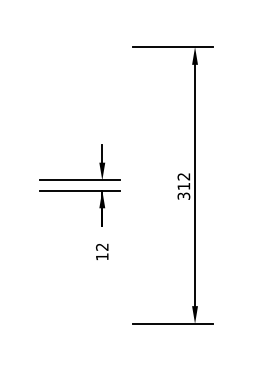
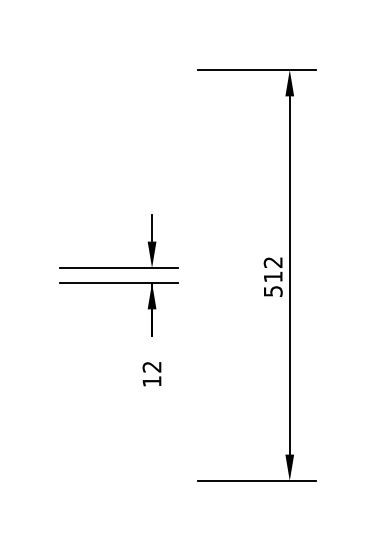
text: (183, 195) -> (272, 290), 312 -> 512

